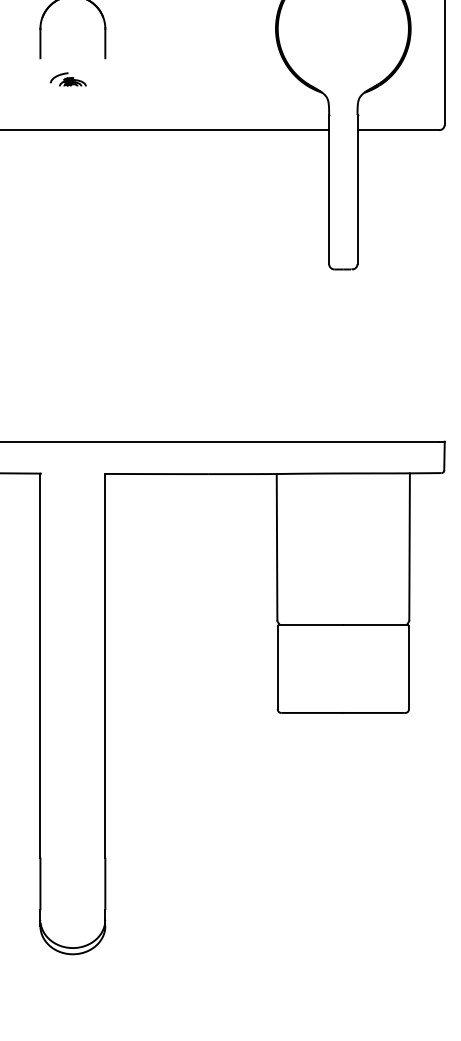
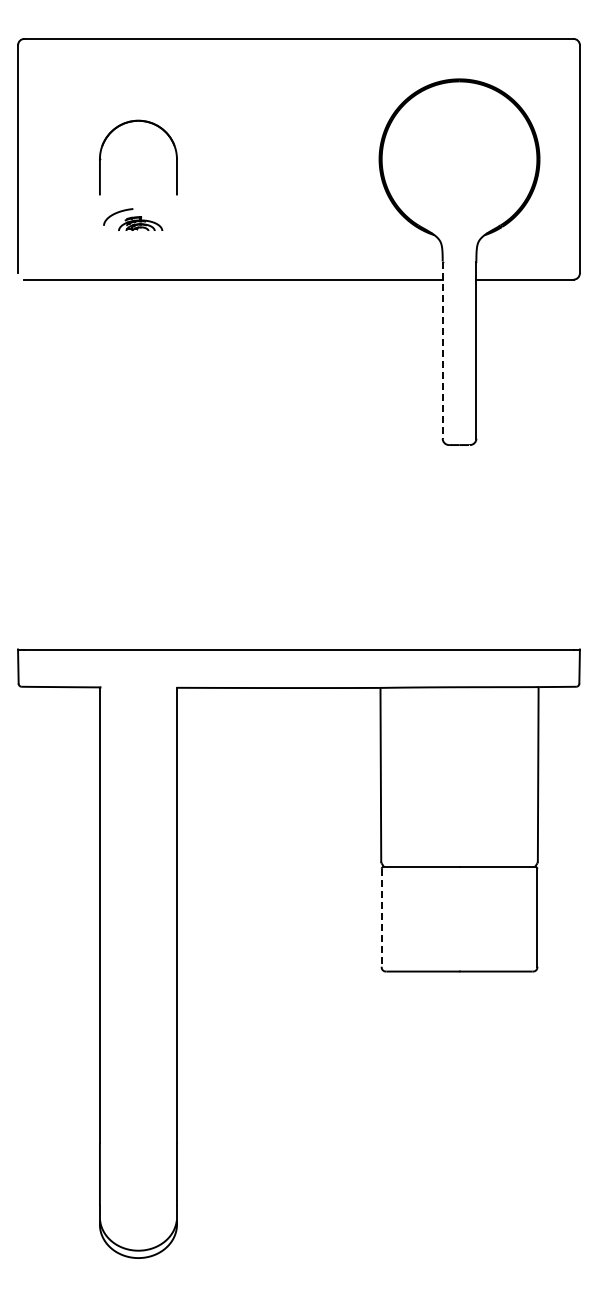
part: (67, 79) -> (132, 219), size x1.4
line: (328, 189) -> (442, 350), solid -> dashed
line: (277, 667) -> (381, 917), solid -> dashed

